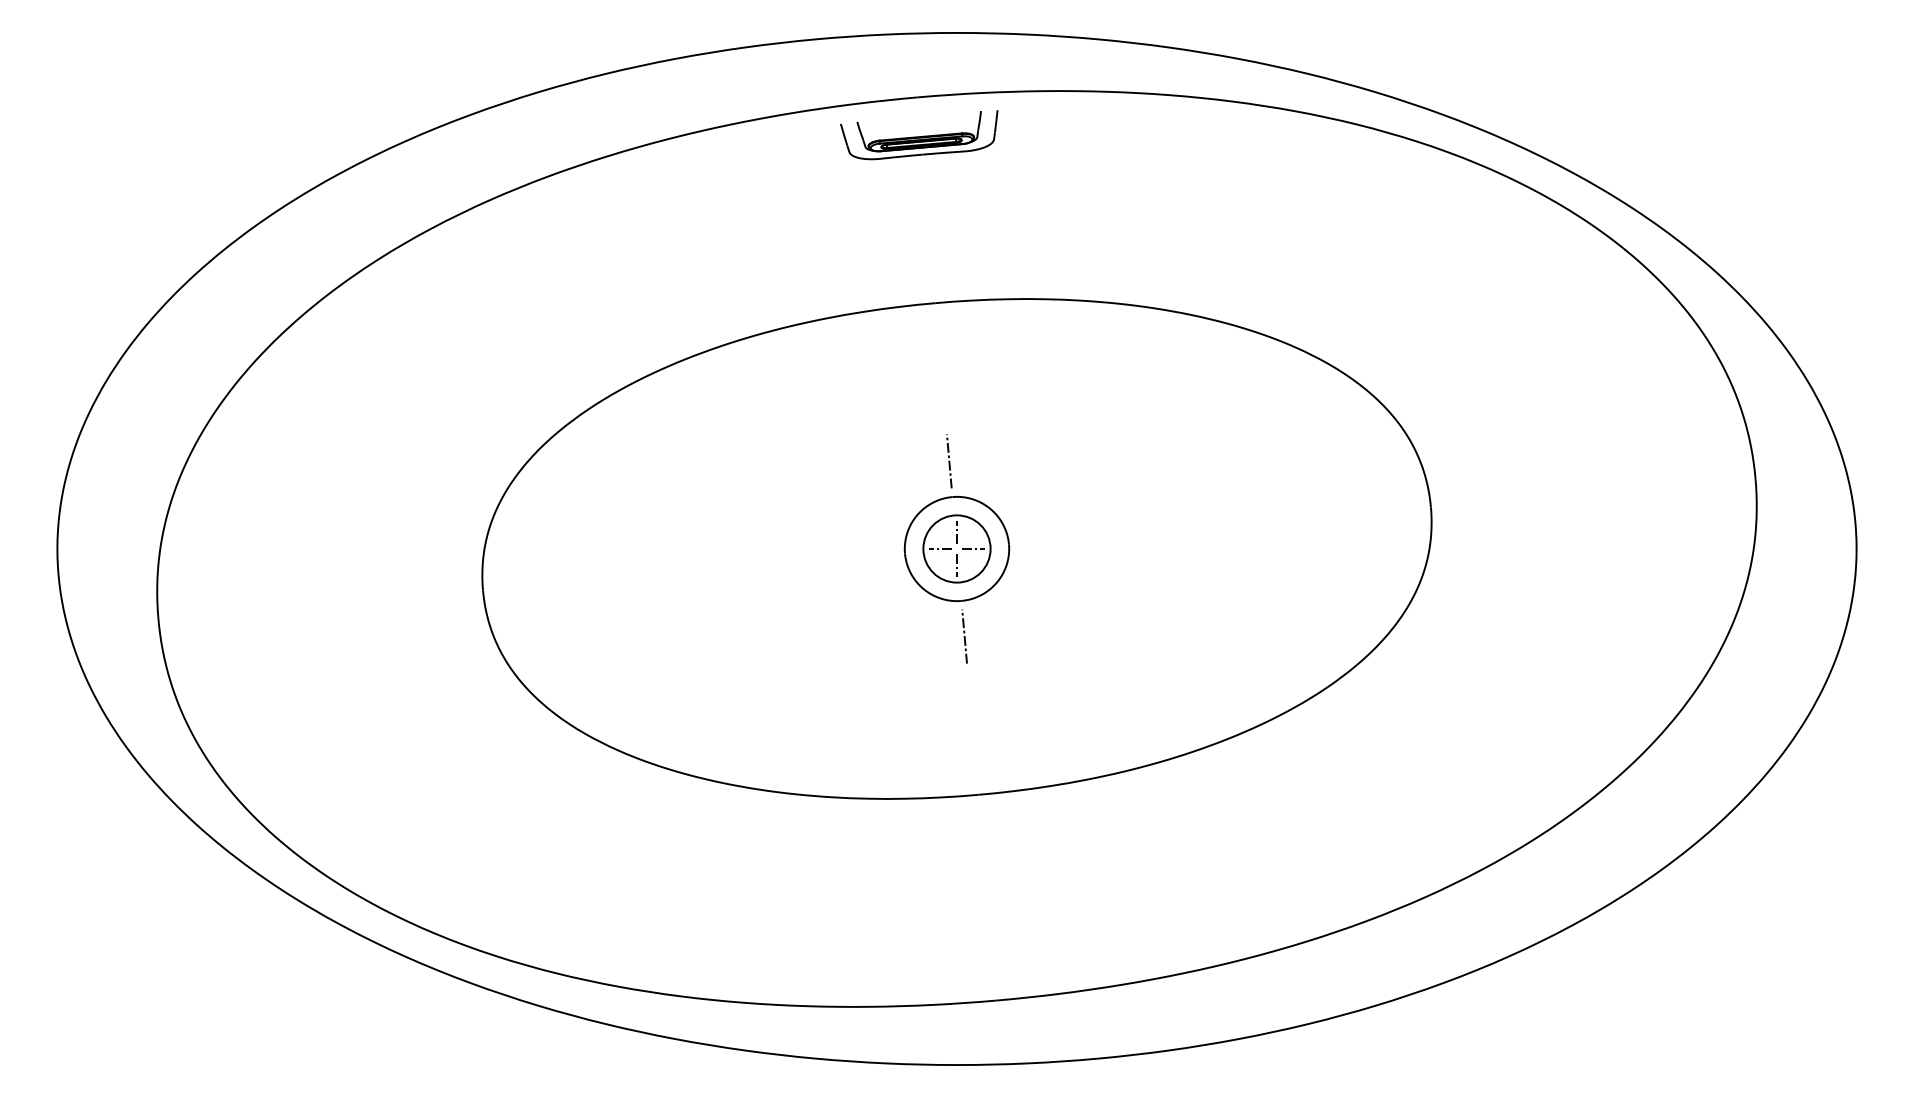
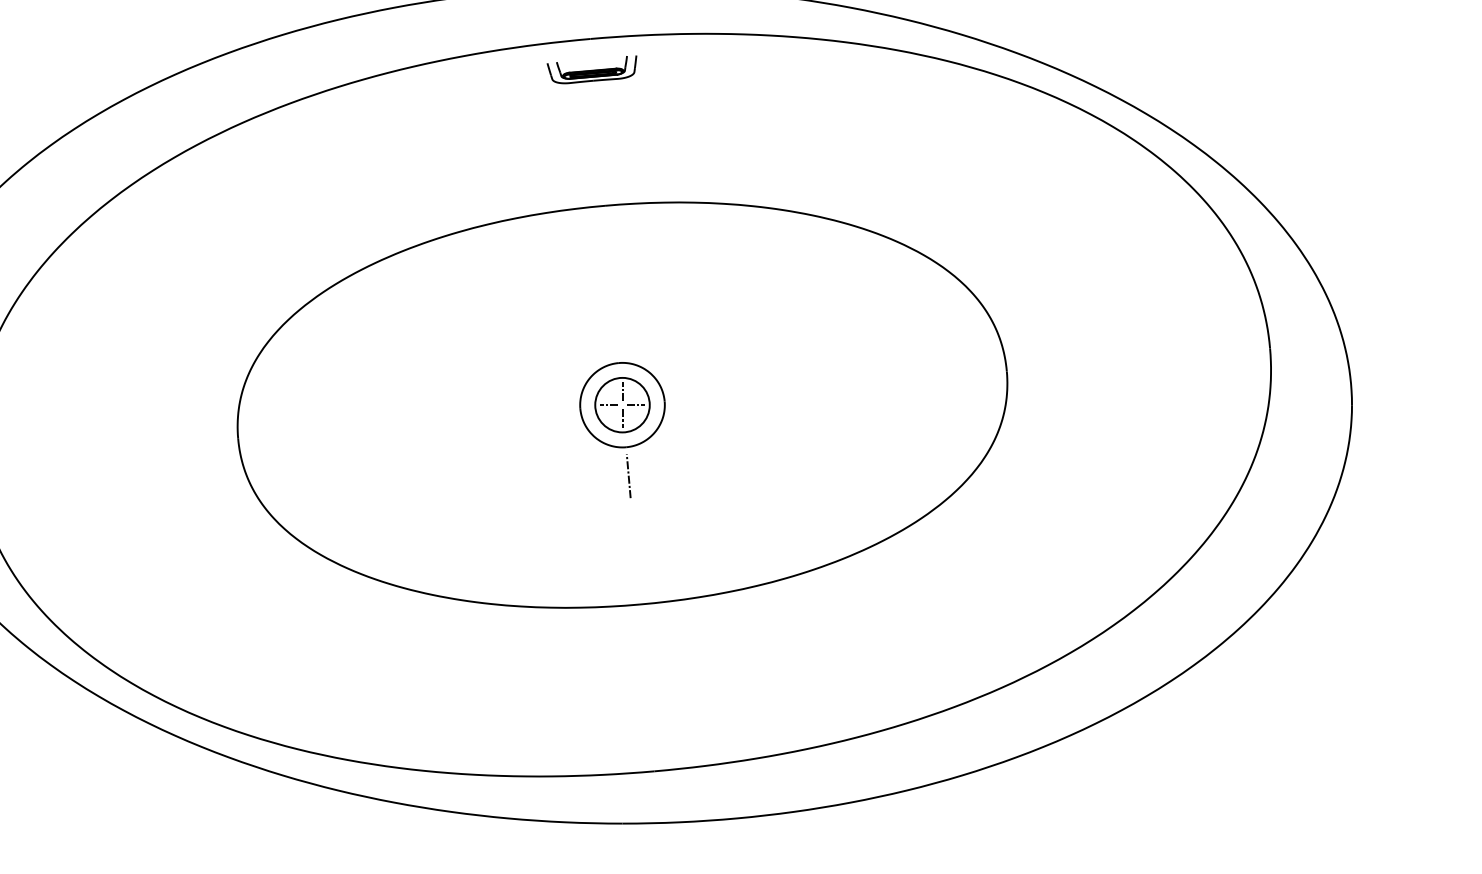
part: (919, 135) -> (592, 69), size x0.7
line: (948, 461) -> (615, 334), removed

